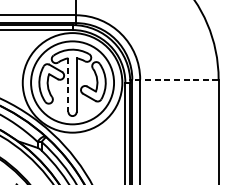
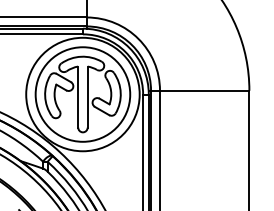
line: (174, 79) -> (199, 90), dashed -> solid
line: (68, 85) -> (78, 97), dashed -> solid

